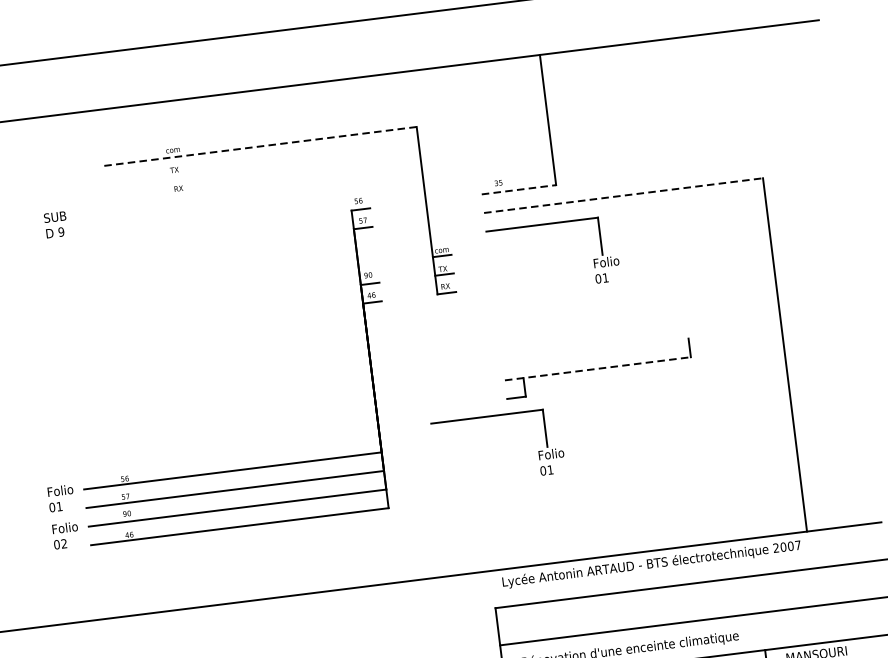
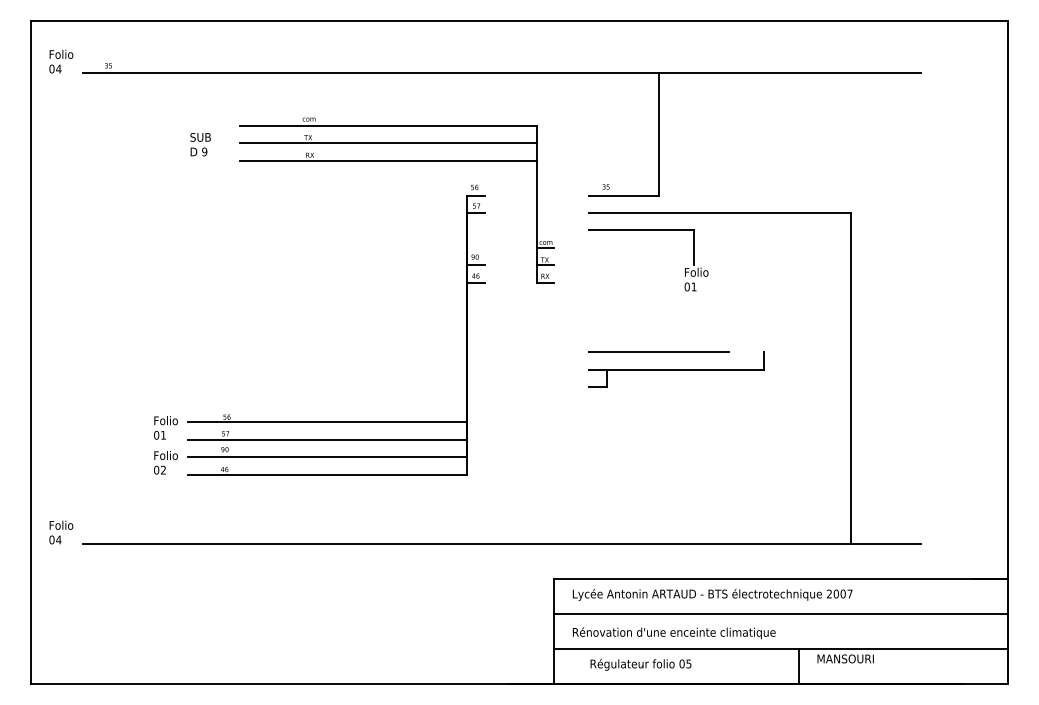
line: (258, 146) -> (388, 125), dashed -> solid
line: (260, 165) -> (388, 143), added
line: (263, 183) -> (388, 160), added
line: (519, 189) -> (624, 195), dashed -> solid
line: (623, 195) -> (720, 212), dashed -> solid
text: (55, 224) -> (200, 144), moved
line: (576, 352) -> (658, 352), added
line: (597, 368) -> (676, 369), dashed -> solid
part: (494, 415) -> (575, 401), removed
text: (651, 564) -> (712, 594), moved

